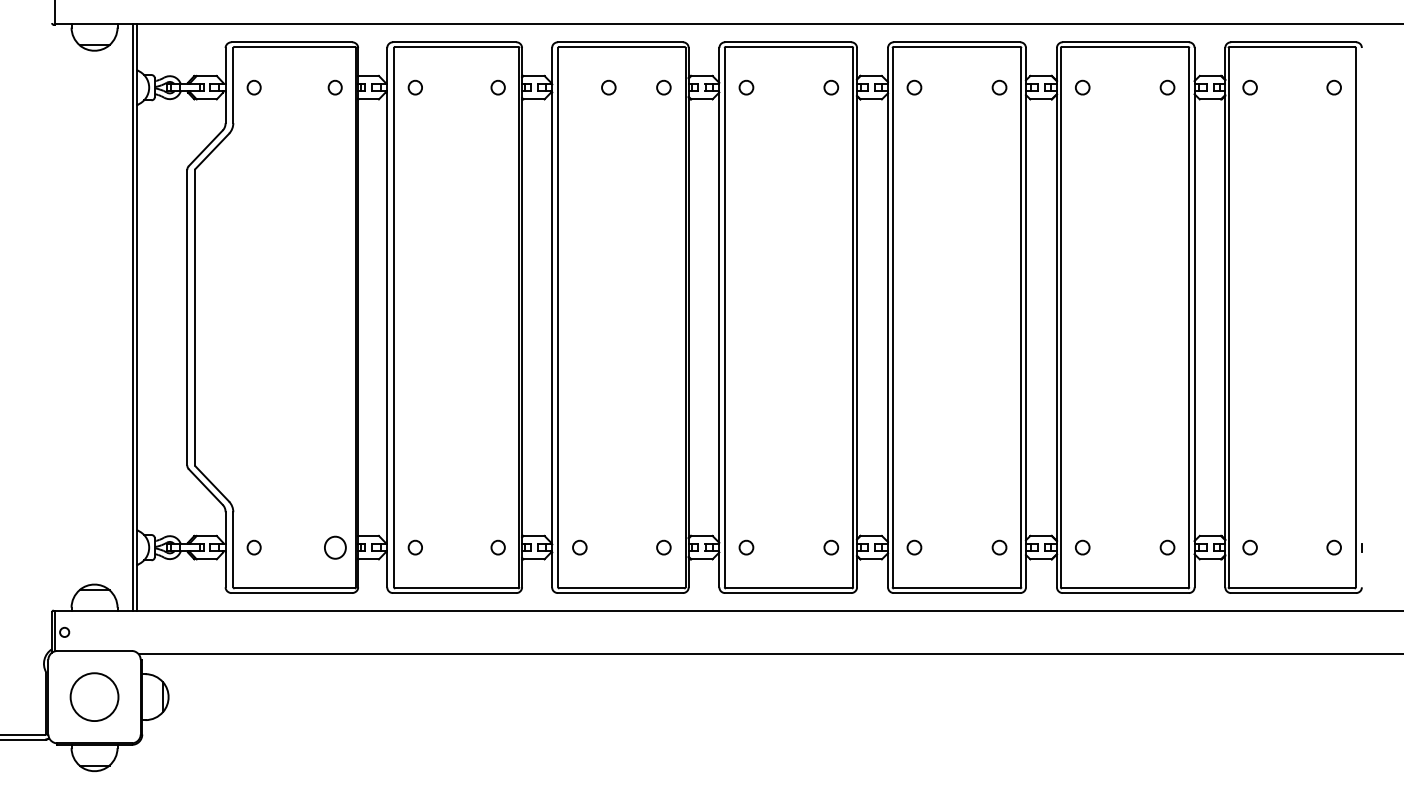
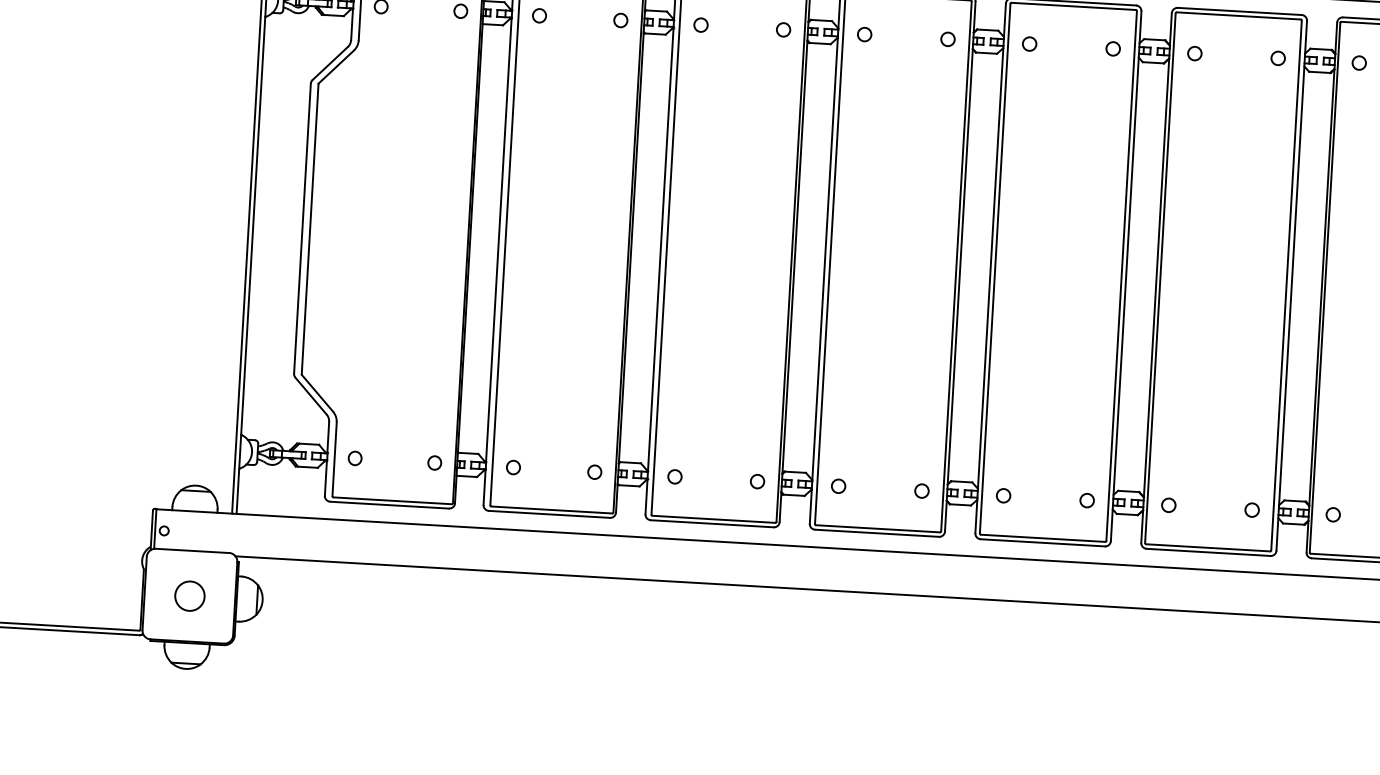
part: (608, 87) -> (700, 24), moved
part: (334, 547) -> (434, 462), size x0.62
circle: (94, 697) -> (189, 596), size x0.62

